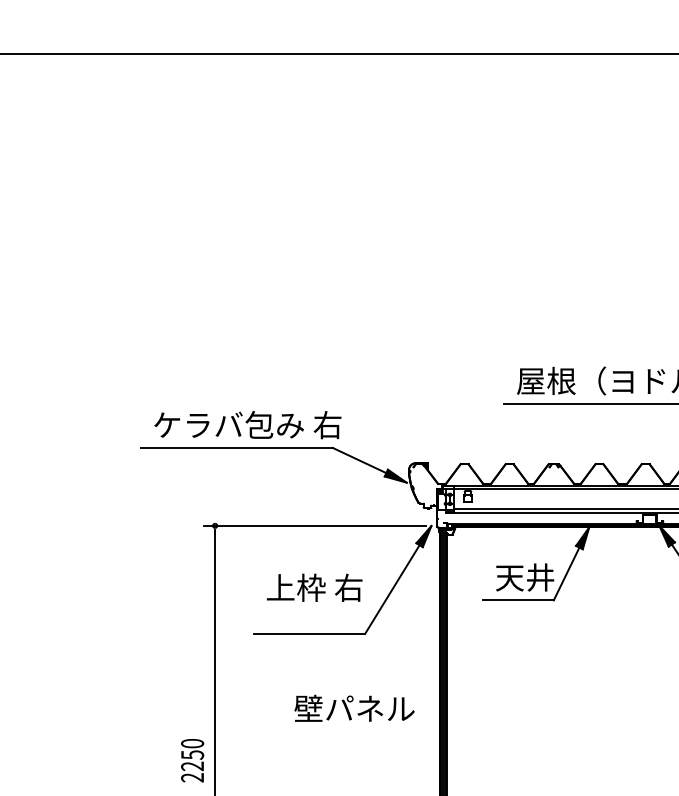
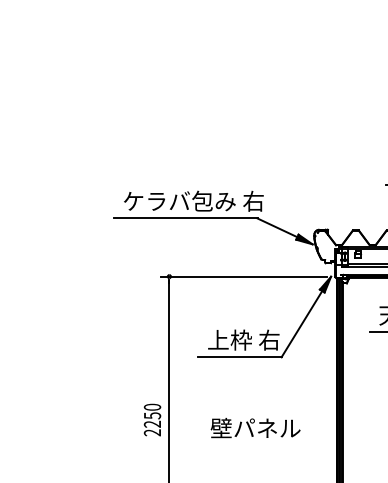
text: (314, 587) -> (243, 339), moved
text: (354, 707) -> (255, 427), moved
text: (192, 760) -> (152, 419), moved

